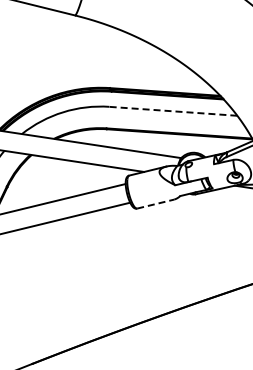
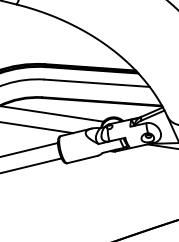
line: (172, 111) -> (96, 83), dashed -> solid
line: (156, 203) -> (83, 159), dashed -> solid

